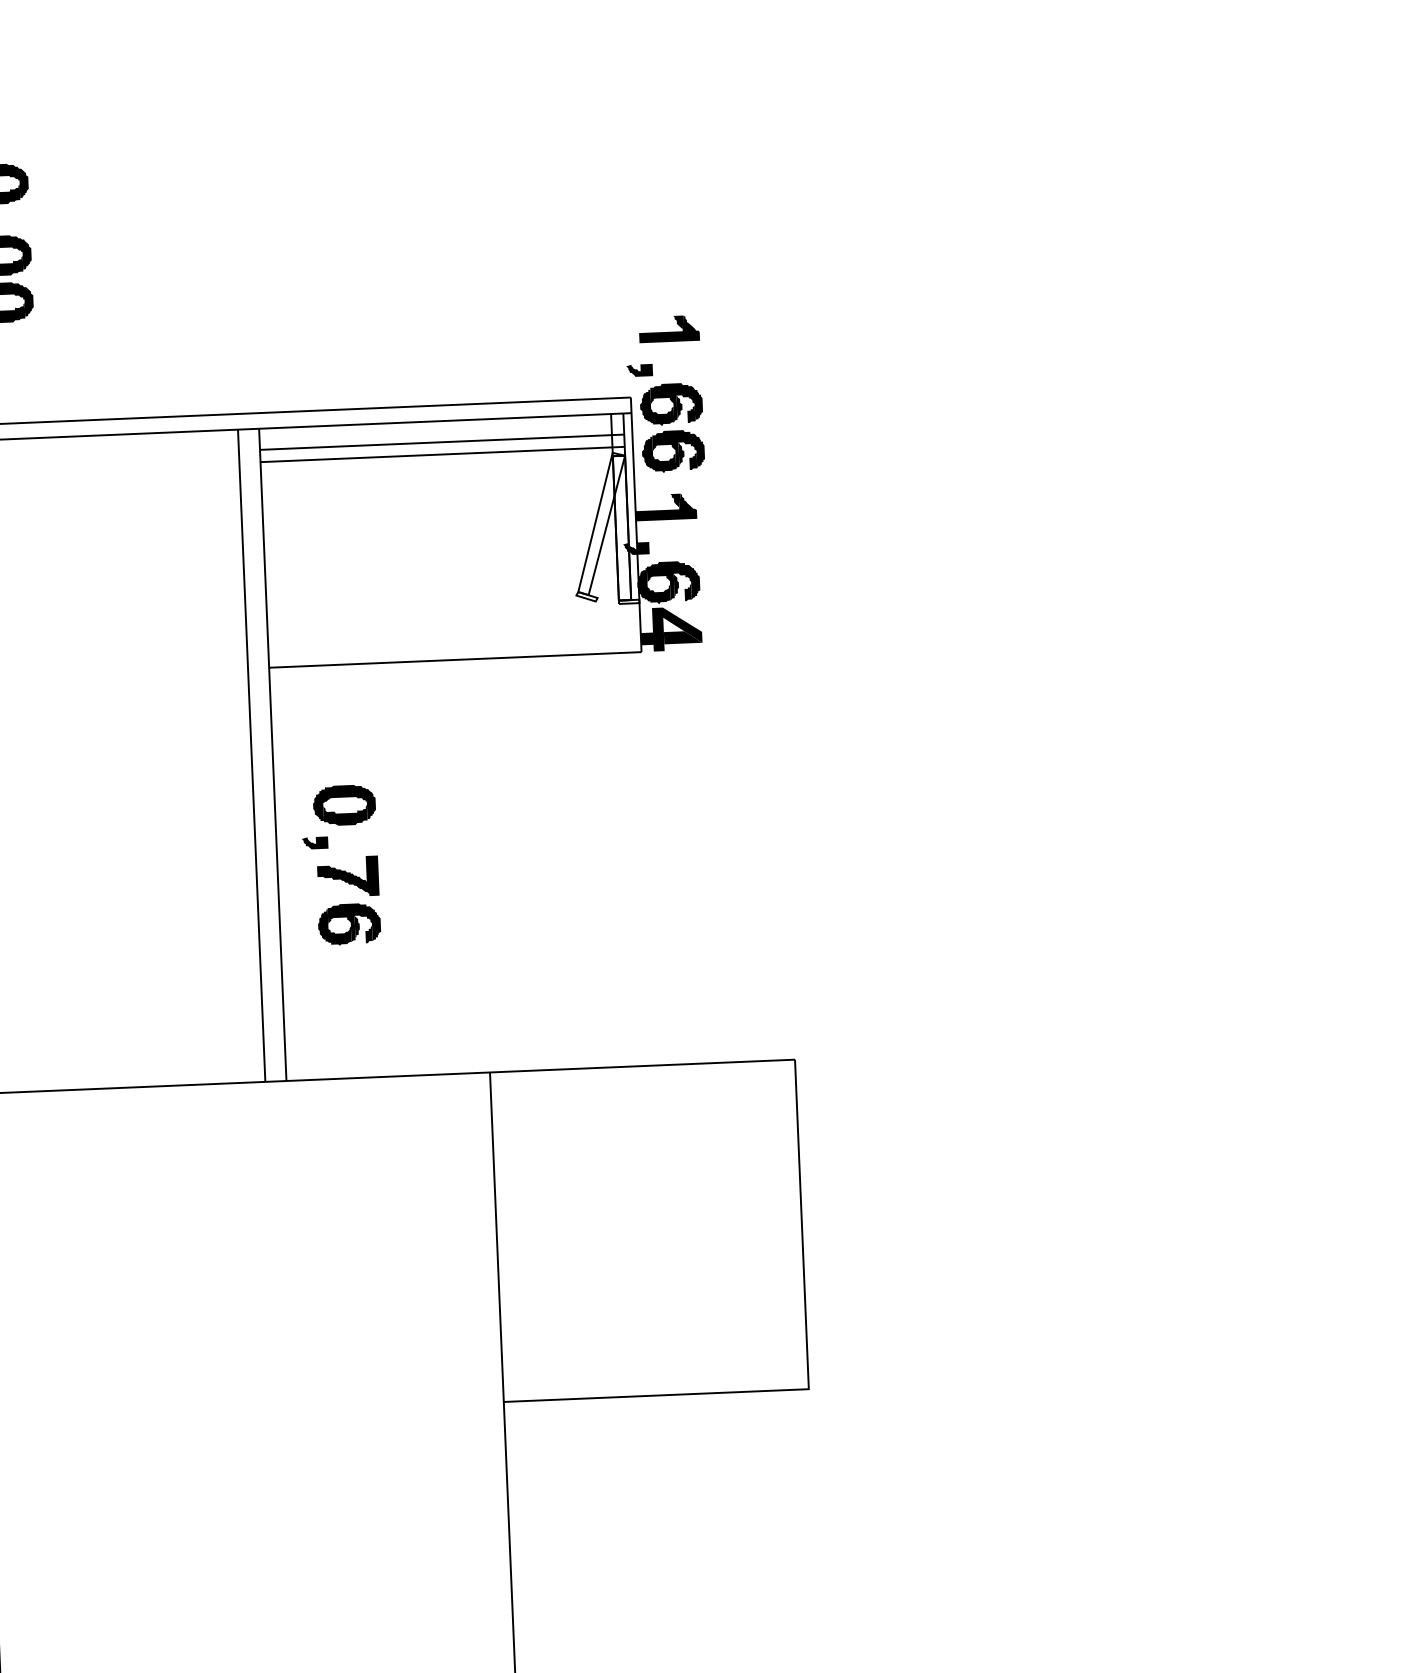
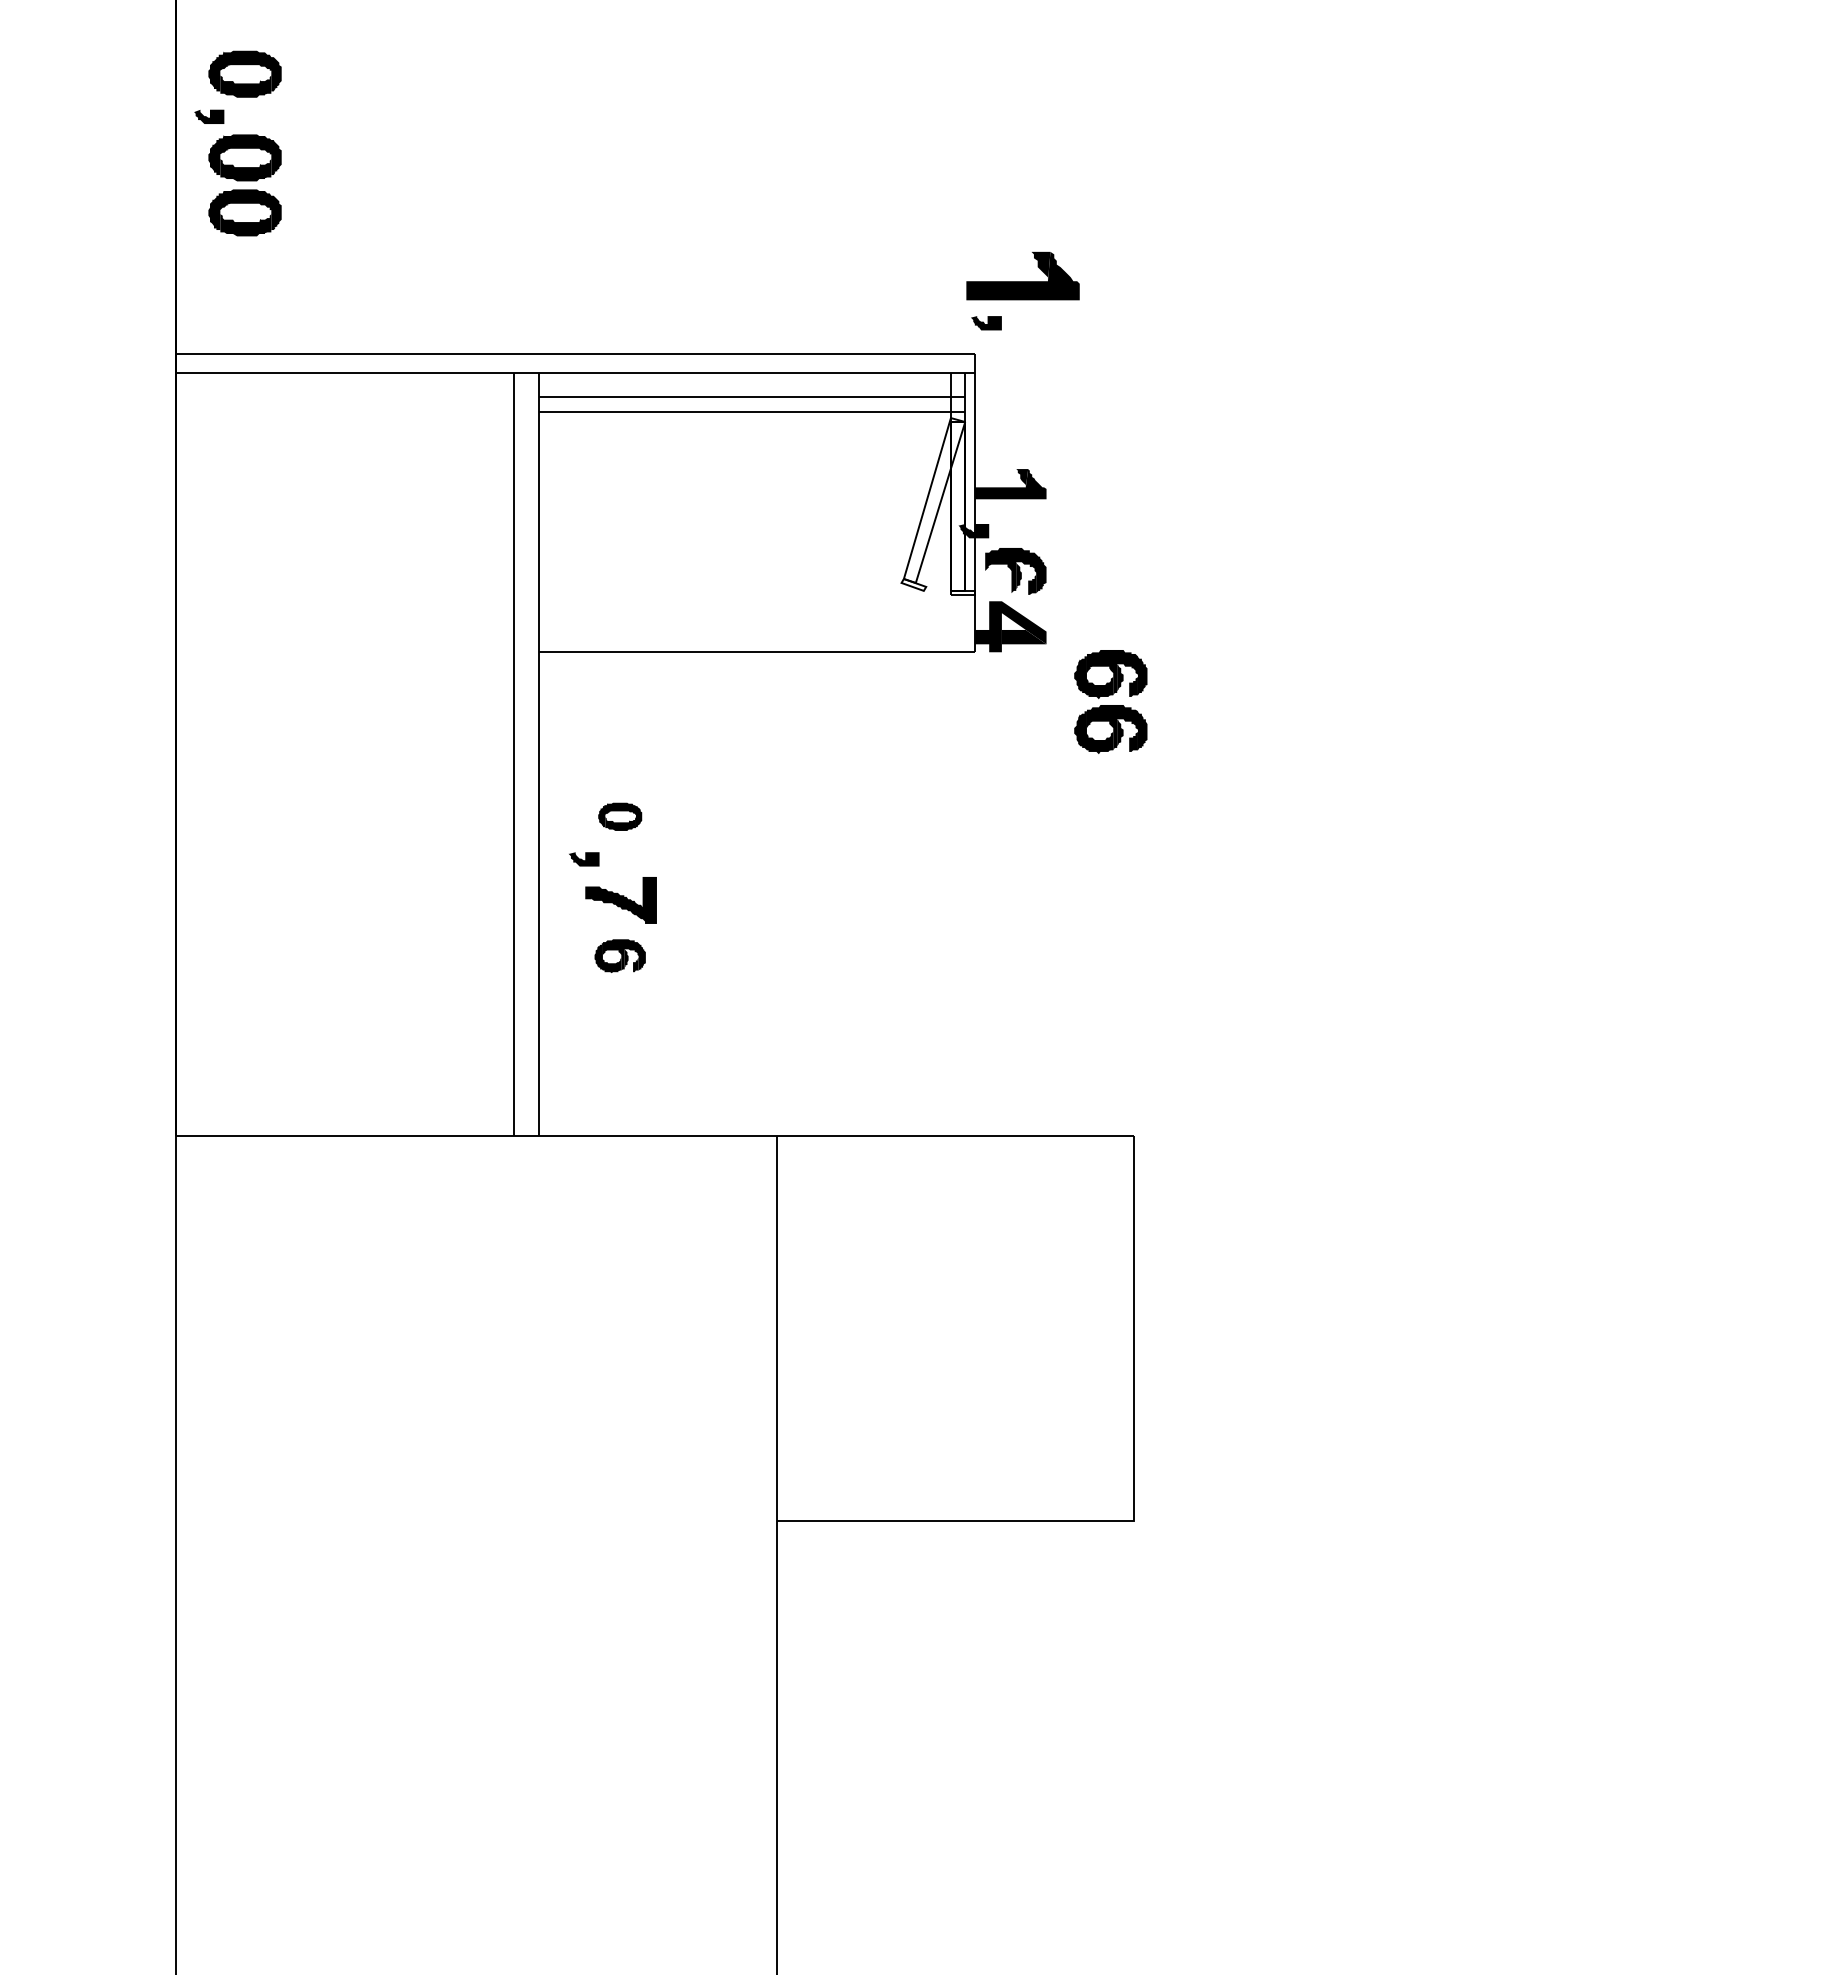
part: (668, 329) -> (1022, 276), size x1.6
part: (672, 427) -> (1110, 701), moved
fill: (653, 585) -> (992, 575), removed
part: (343, 805) -> (619, 816), size x0.6
part: (348, 924) -> (619, 956), size x0.7

